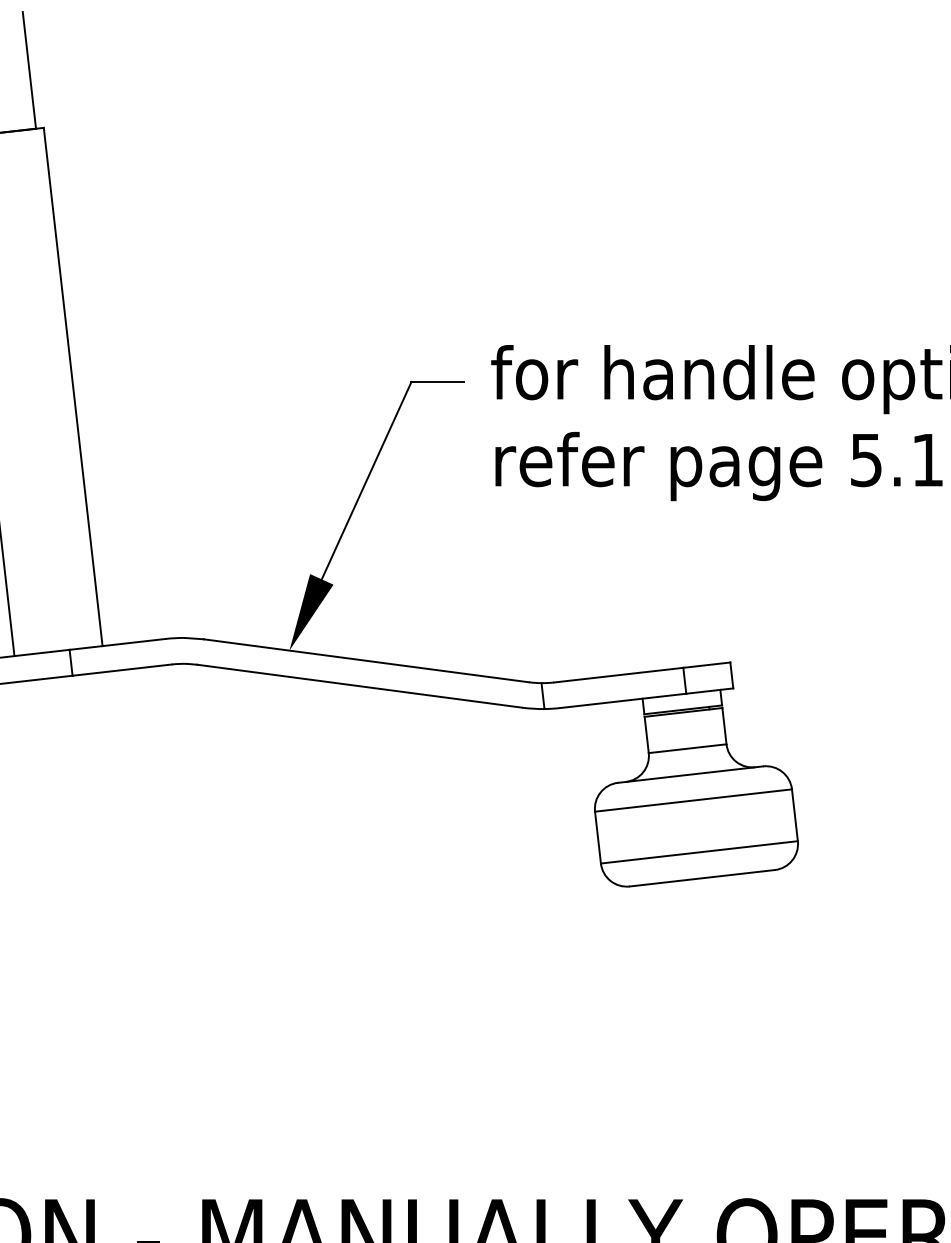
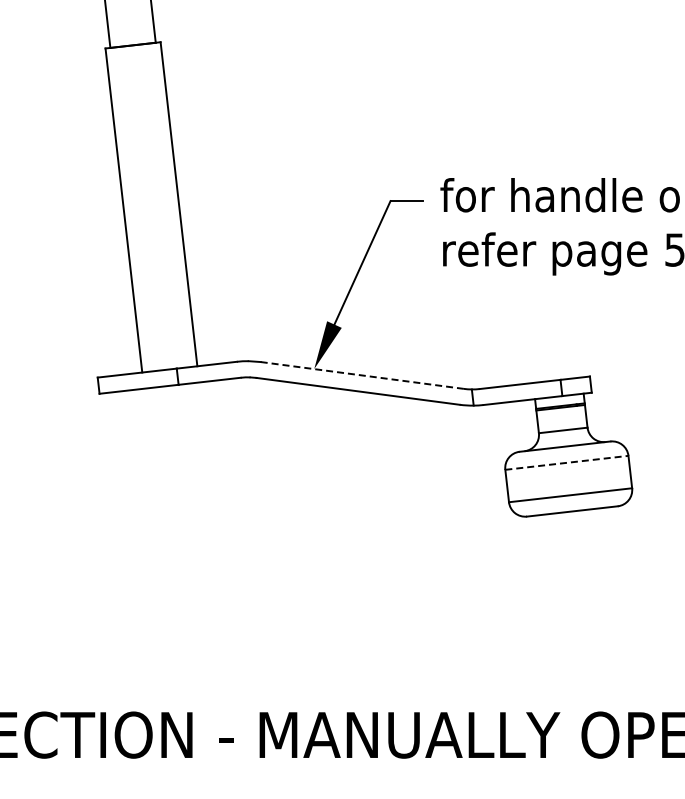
line: (366, 660) -> (362, 375), solid -> dashed
line: (692, 799) -> (566, 462), solid -> dashed

